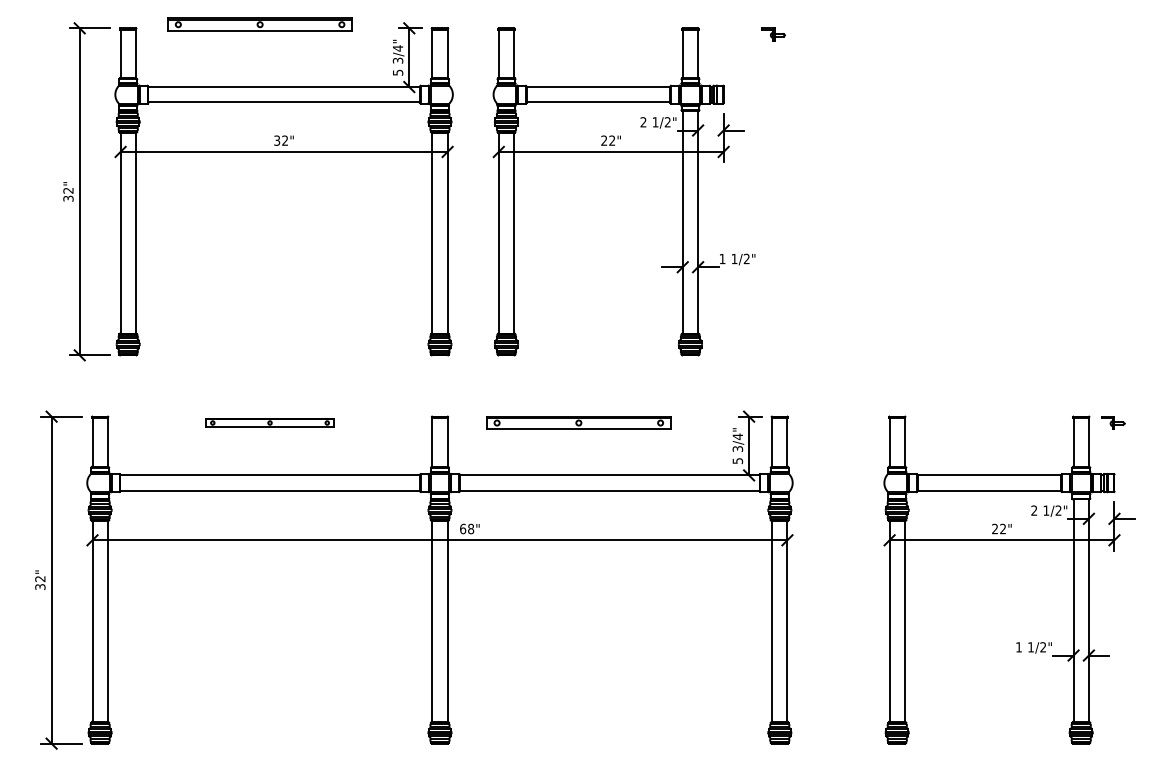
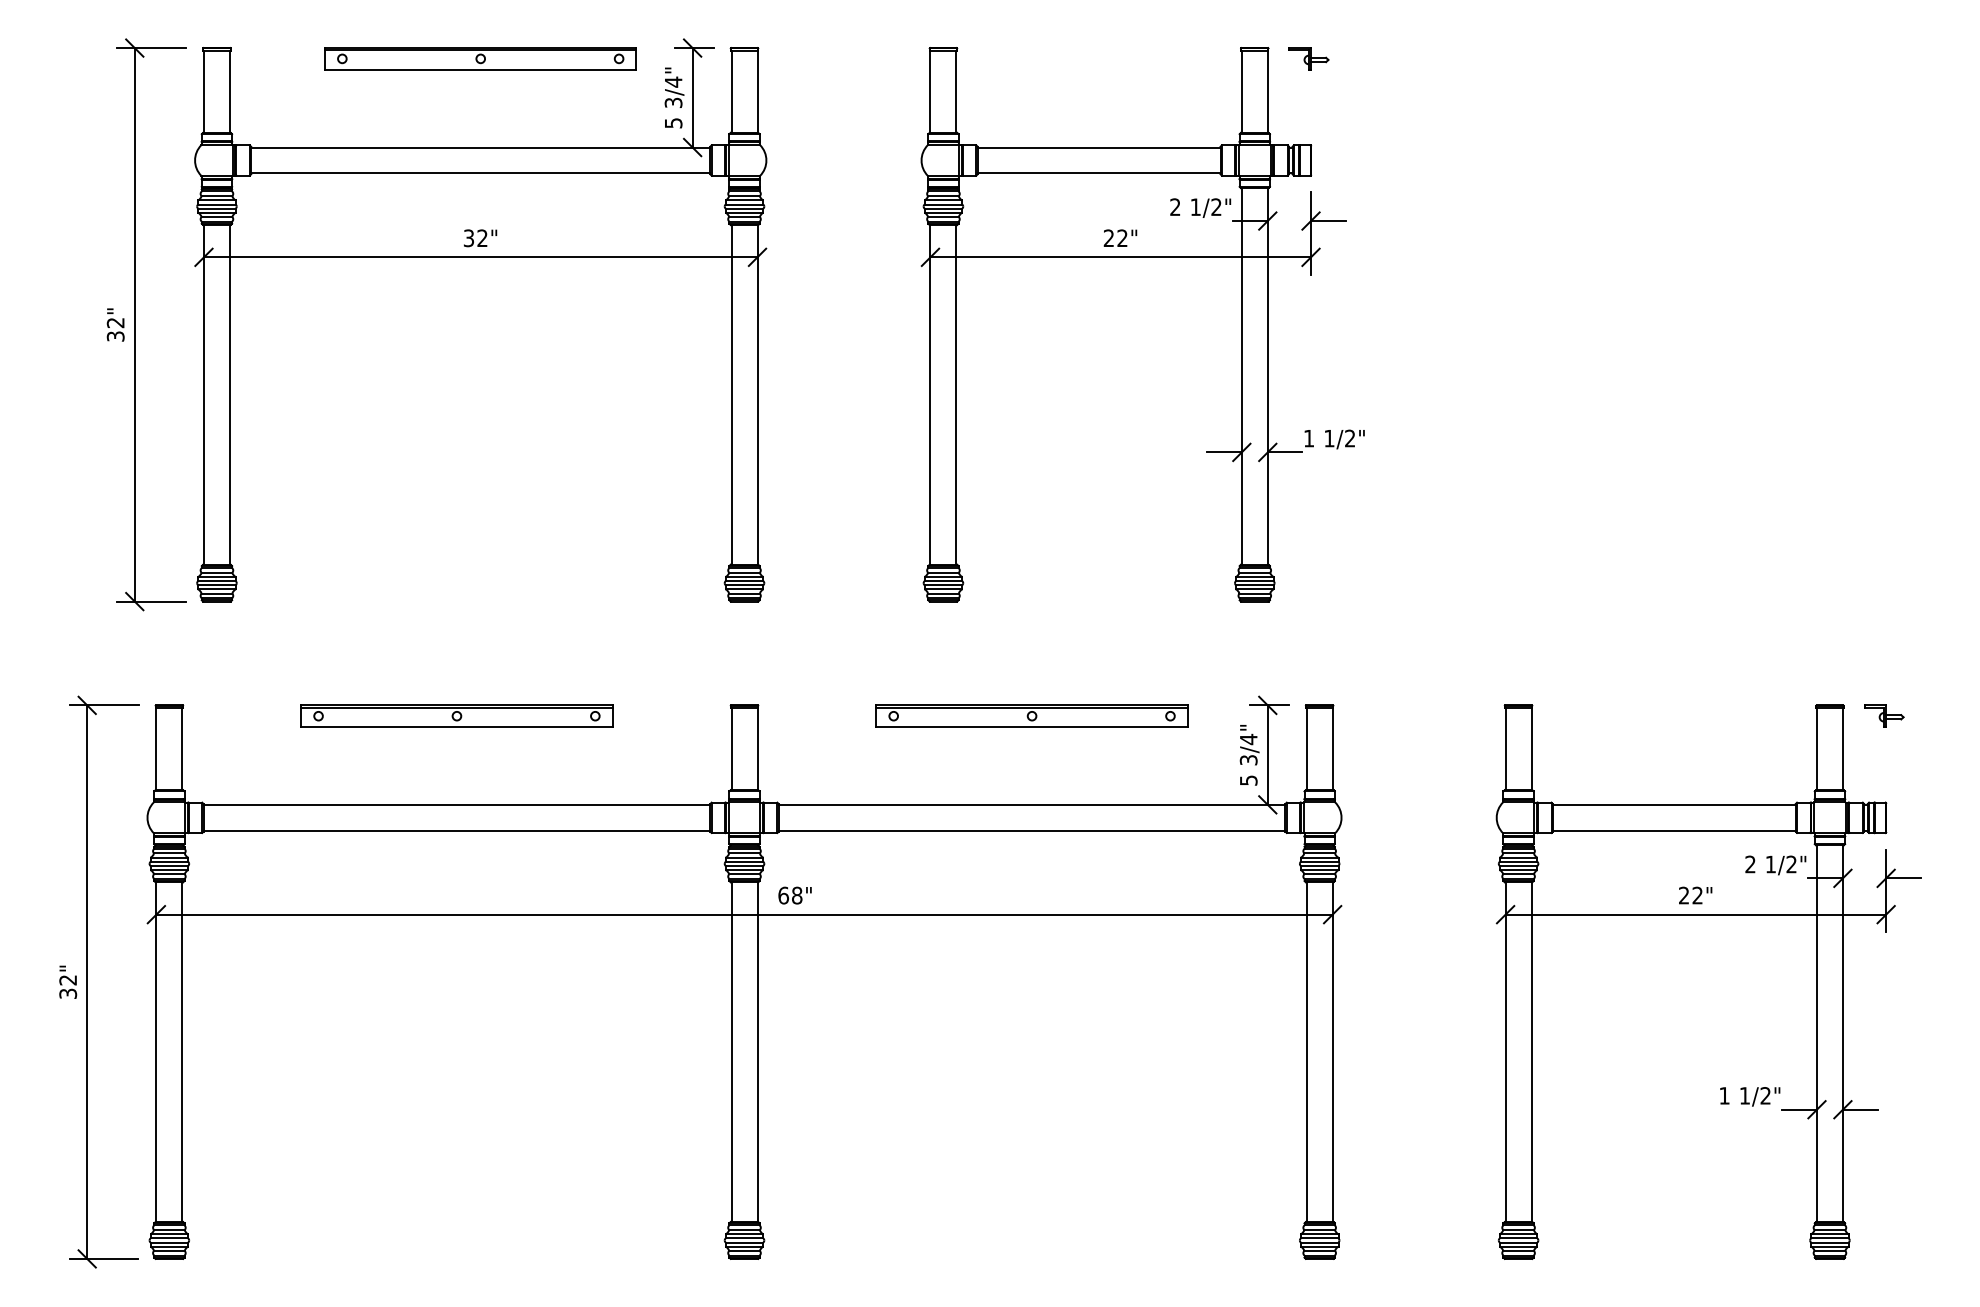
part: (259, 24) -> (479, 58), moved
part: (623, 152) -> (1141, 258), moved
part: (269, 422) -> (455, 715), size x1.43
part: (578, 422) -> (1031, 715), moved

